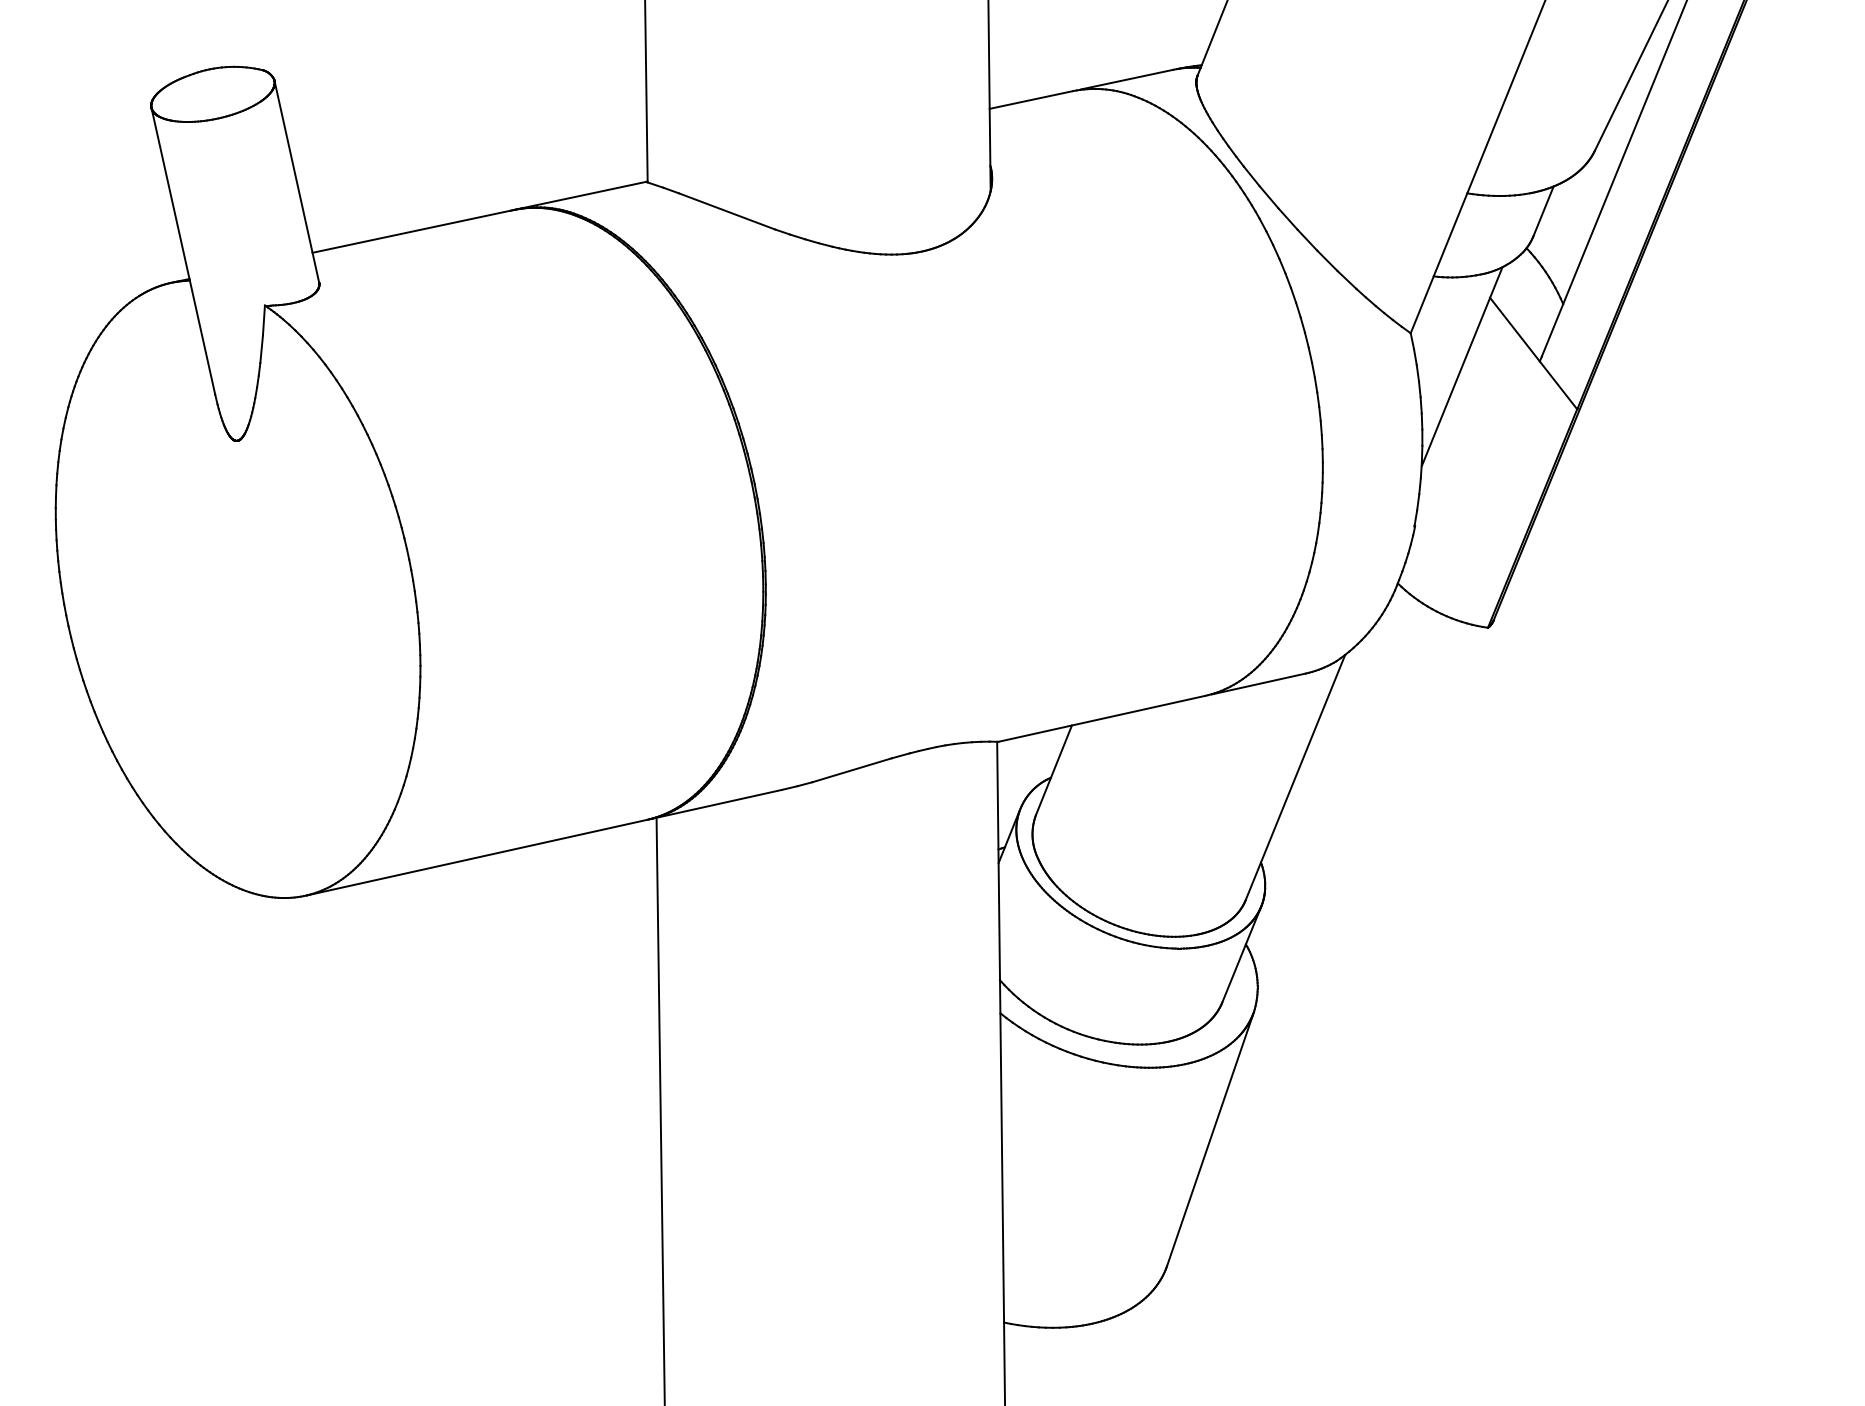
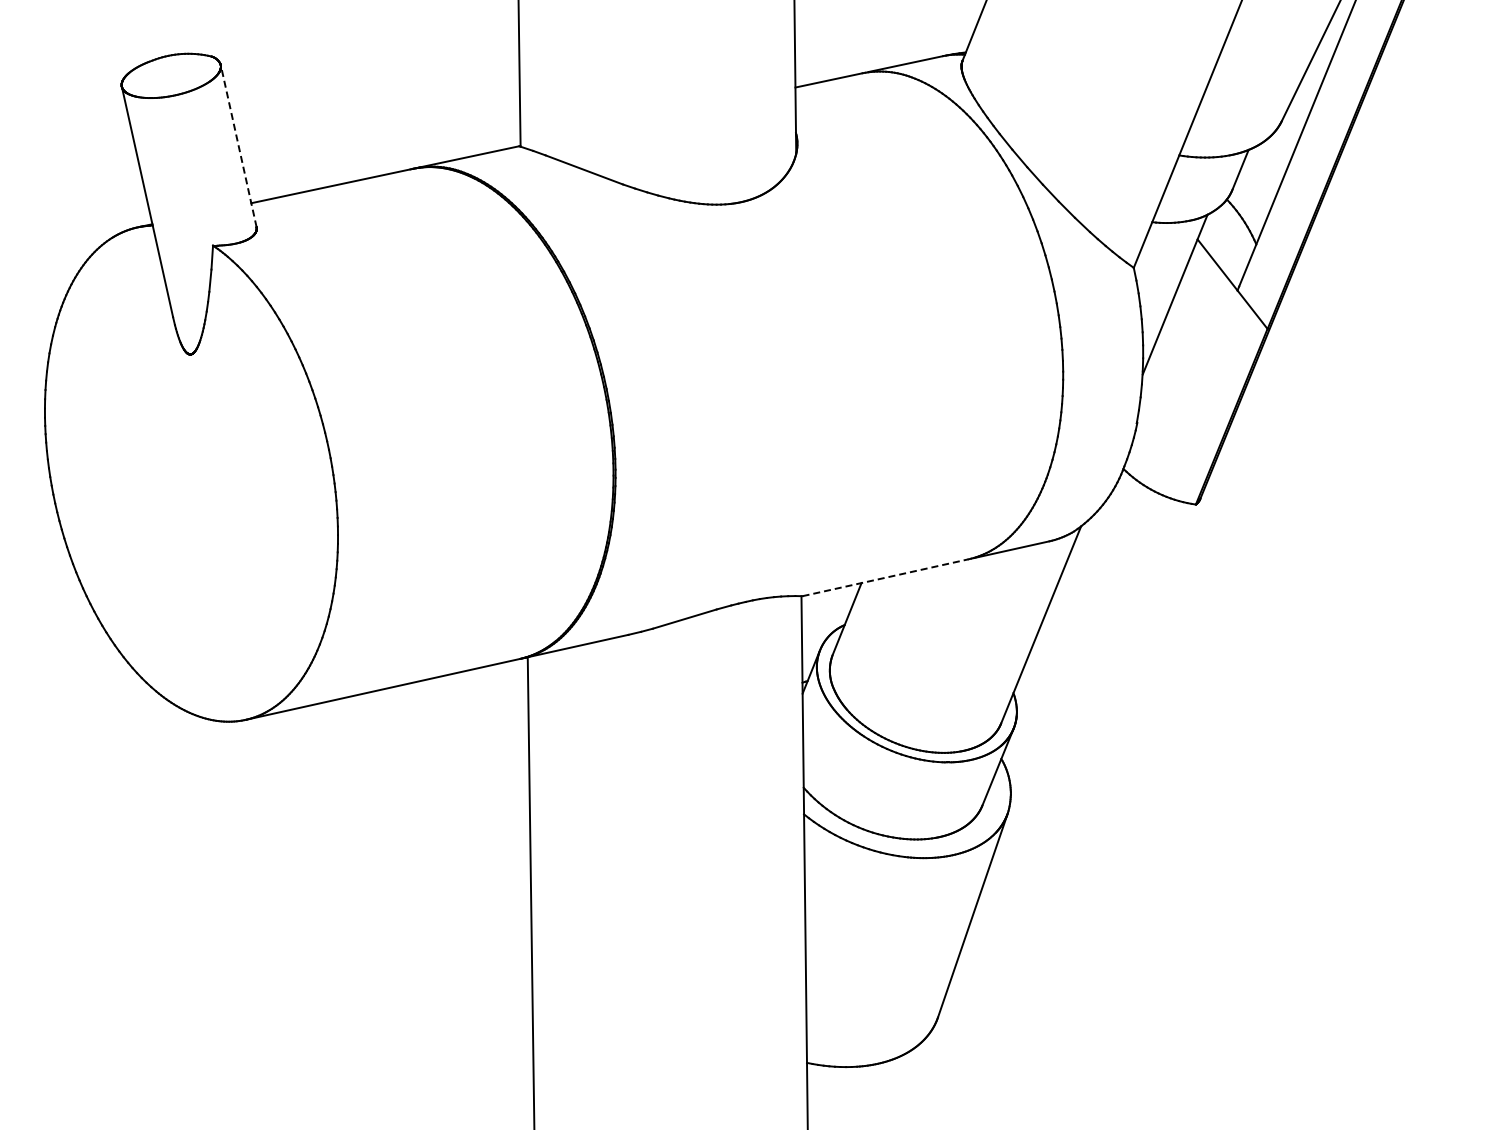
line: (296, 182) -> (238, 146), solid -> dashed
line: (1102, 718) -> (886, 577), solid -> dashed

